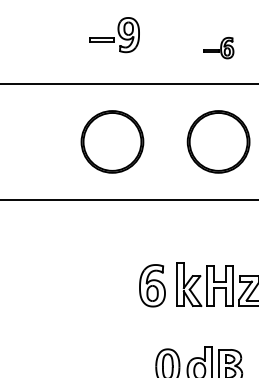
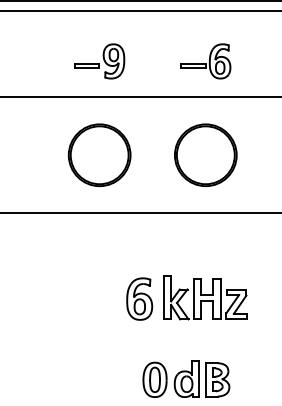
part: (114, 35) -> (99, 61), moved
part: (218, 48) -> (205, 61), size x1.67

